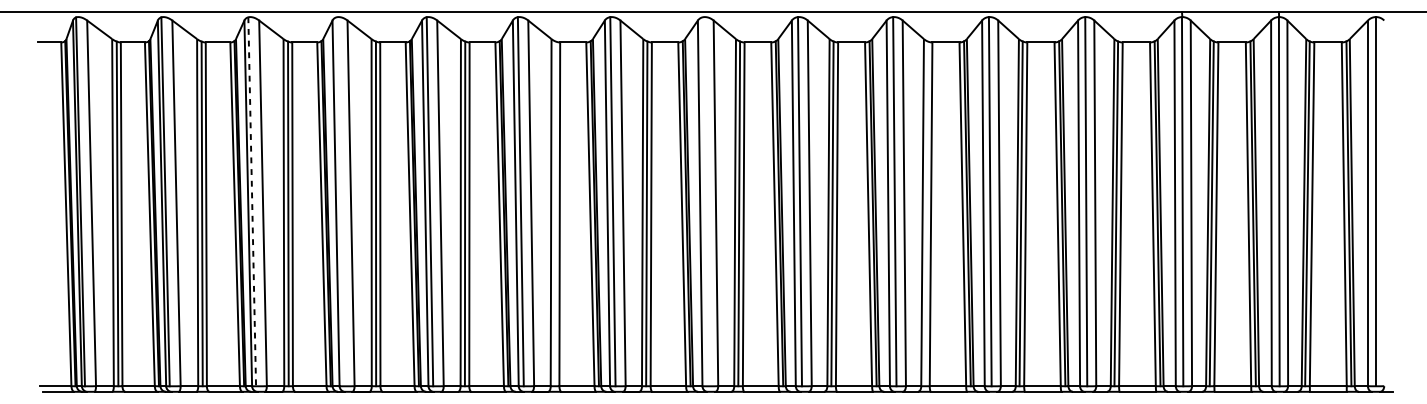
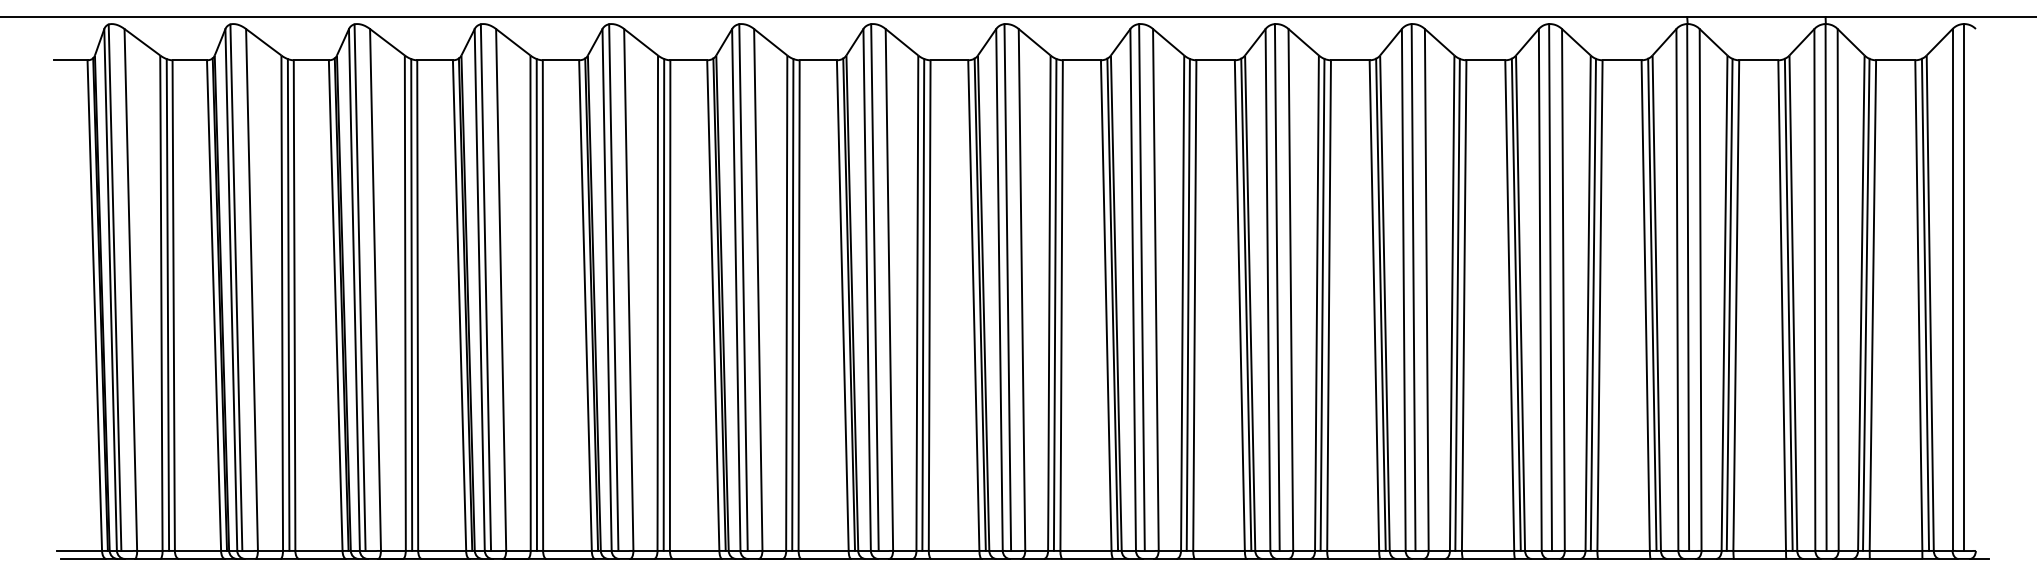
line: (340, 201) -> (485, 287), added
line: (705, 201) -> (1007, 287), added
line: (252, 202) -> (360, 288), dashed -> solid
line: (555, 213) -> (792, 304), added
line: (926, 213) -> (1322, 304), added

